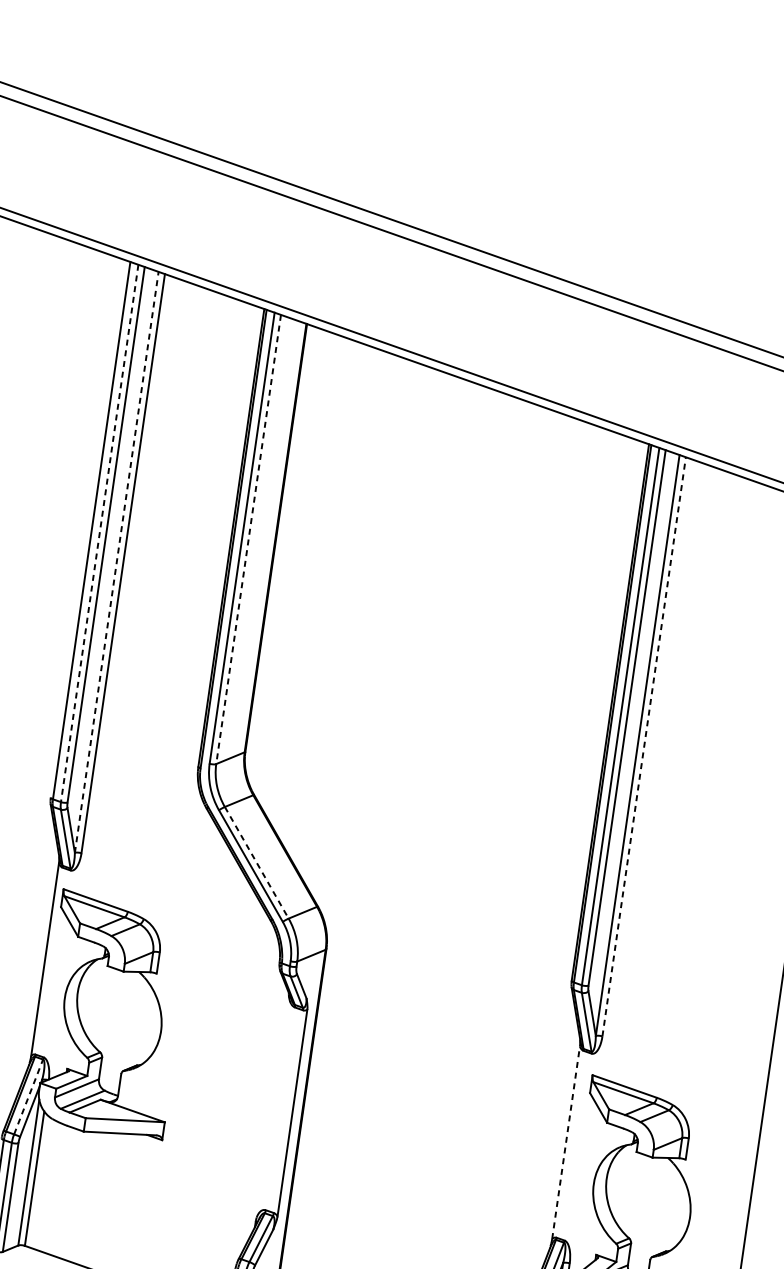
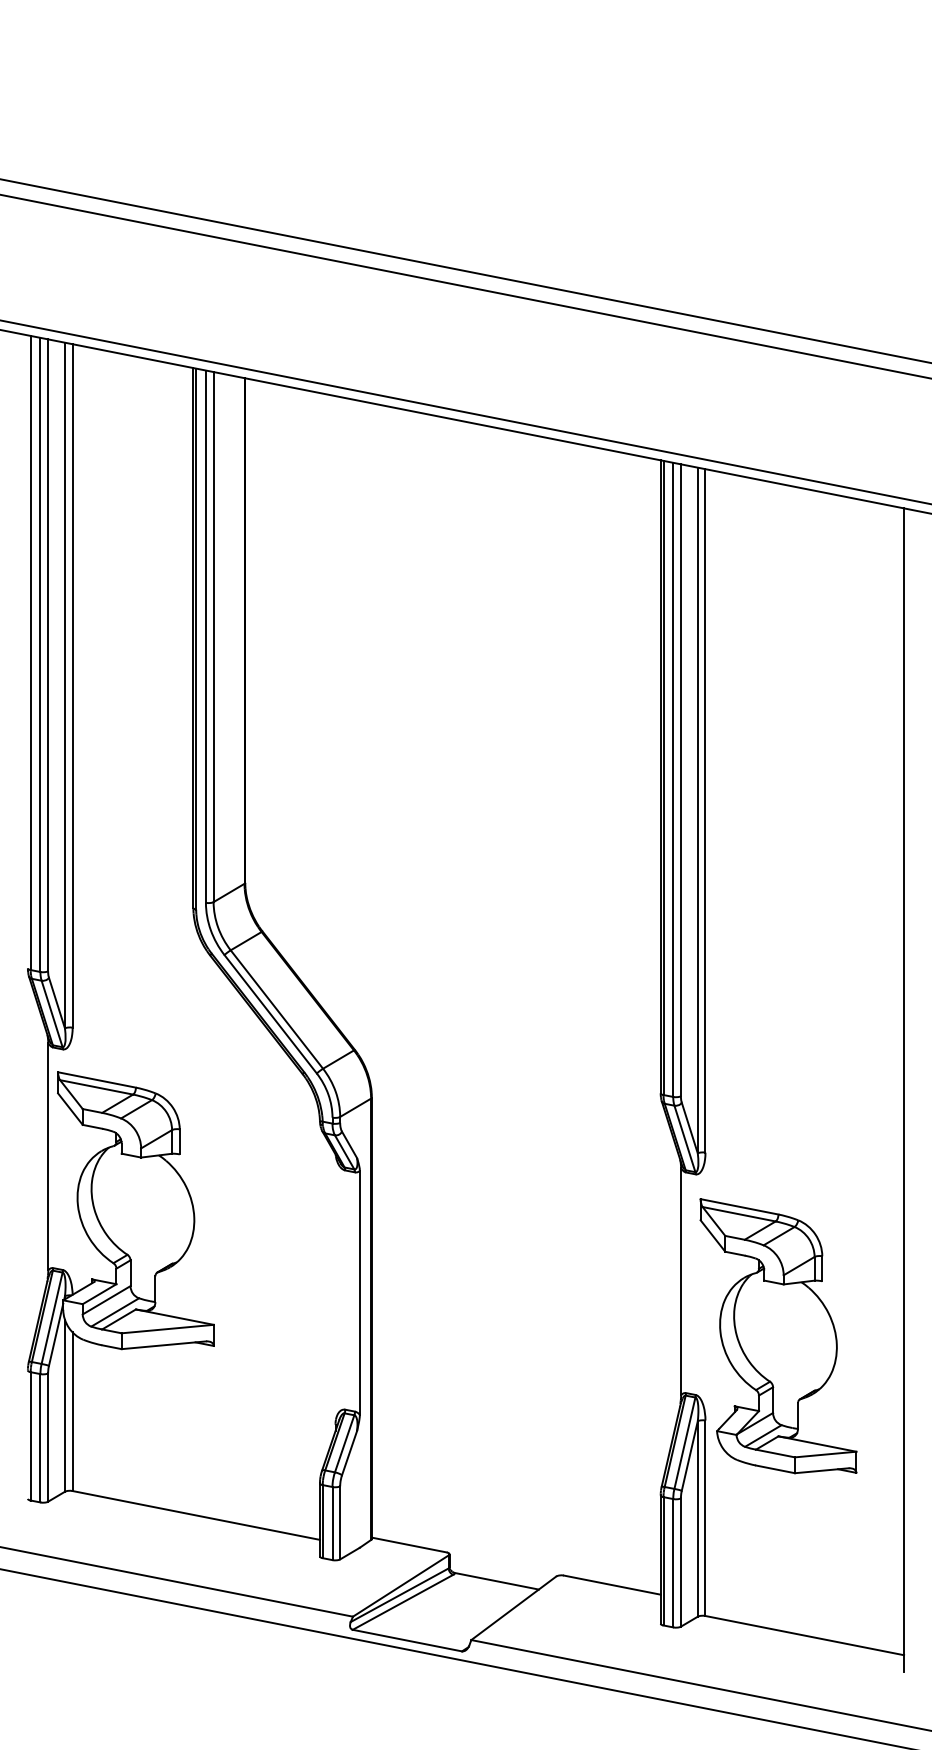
line: (99, 533) -> (40, 655), dashed -> solid
line: (248, 539) -> (213, 637), dashed -> solid
line: (116, 562) -> (64, 685), dashed -> solid
line: (644, 746) -> (705, 810), dashed -> solid
line: (257, 862) -> (277, 1009), dashed -> solid
line: (28, 1097) -> (52, 1318), dashed -> solid
line: (566, 1142) -> (681, 1281), dashed -> solid

